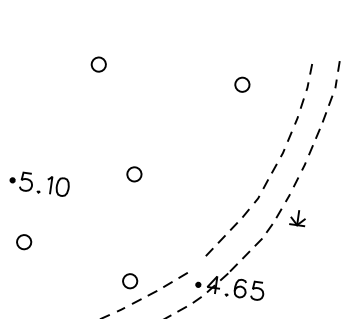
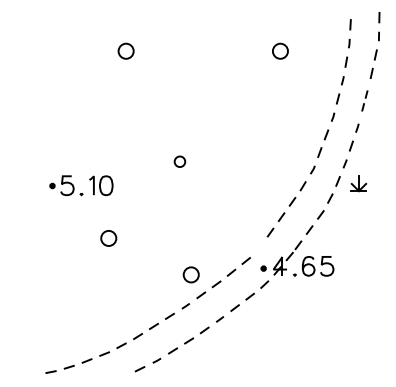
part: (314, 141) -> (364, 100), size x0.7
circle: (134, 174) -> (179, 161), size x0.7
circle: (23, 242) -> (108, 238), moved

